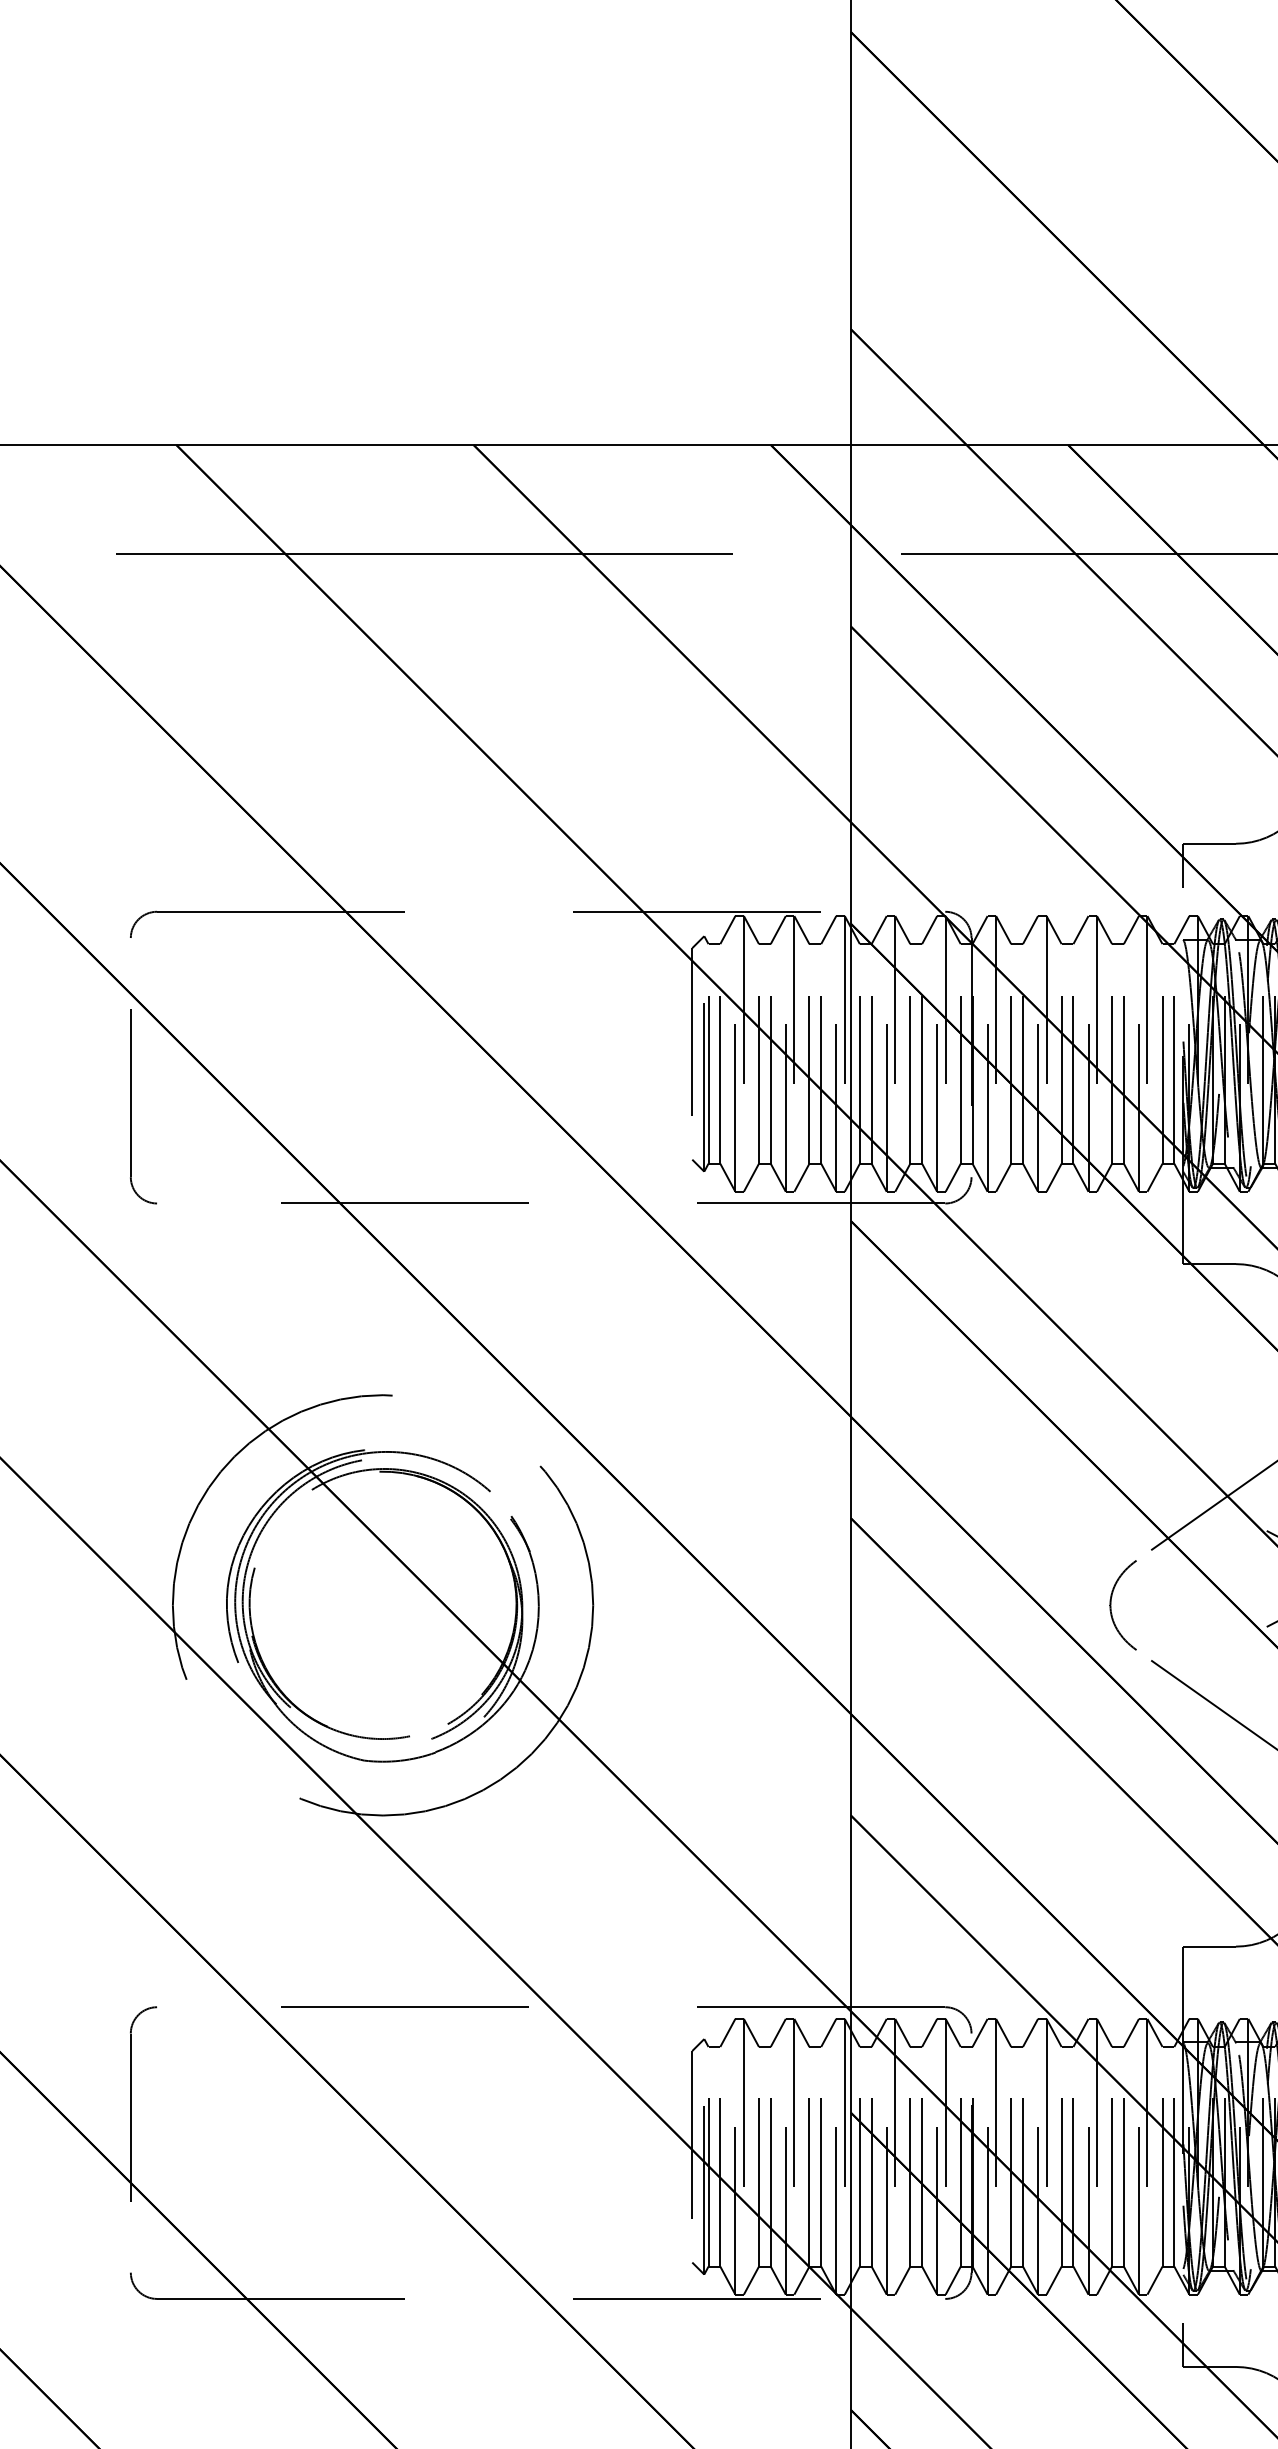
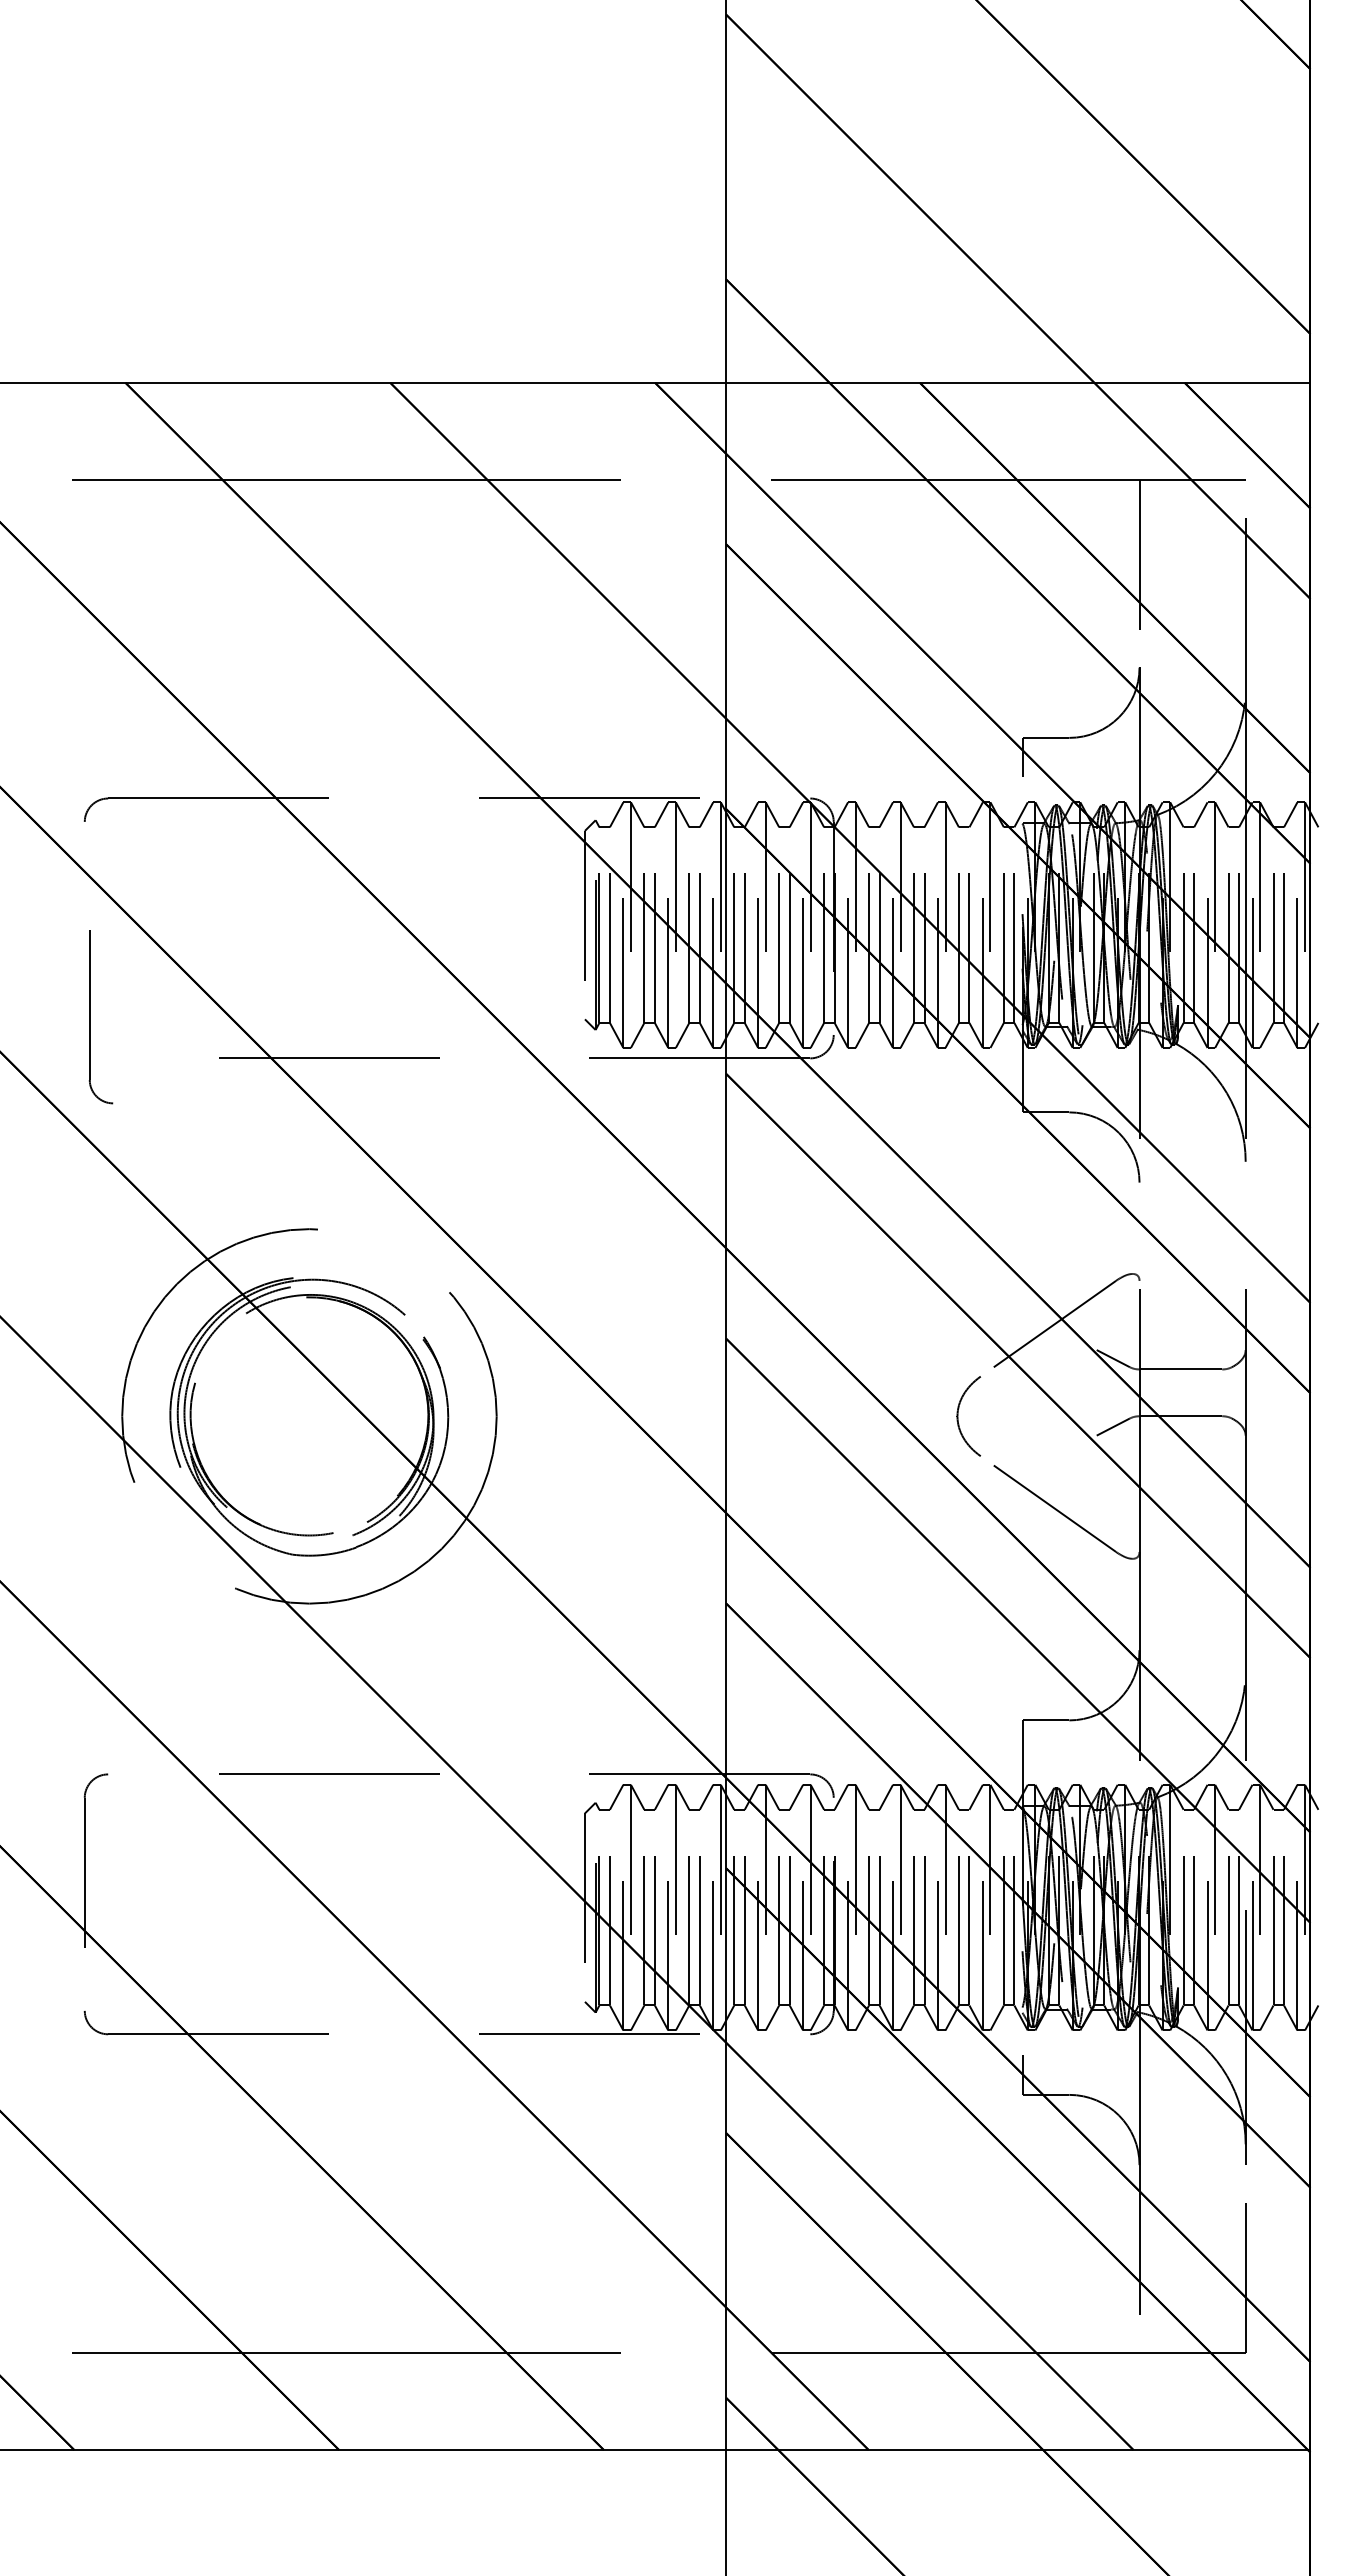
part: (131, 1107) -> (90, 1017), moved

